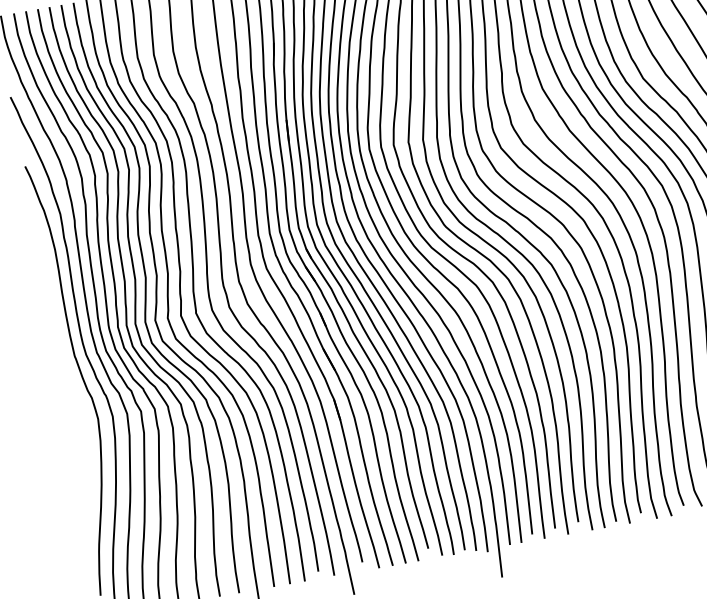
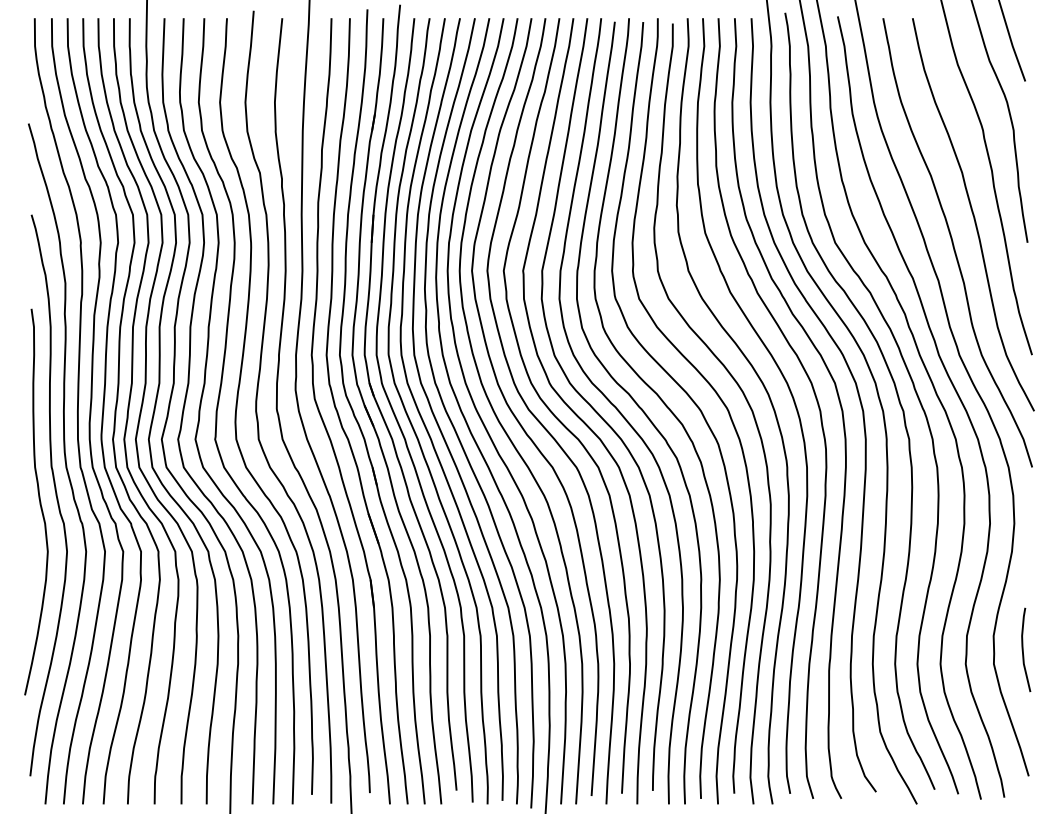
curve: (69, 383) -> (38, 499), added

